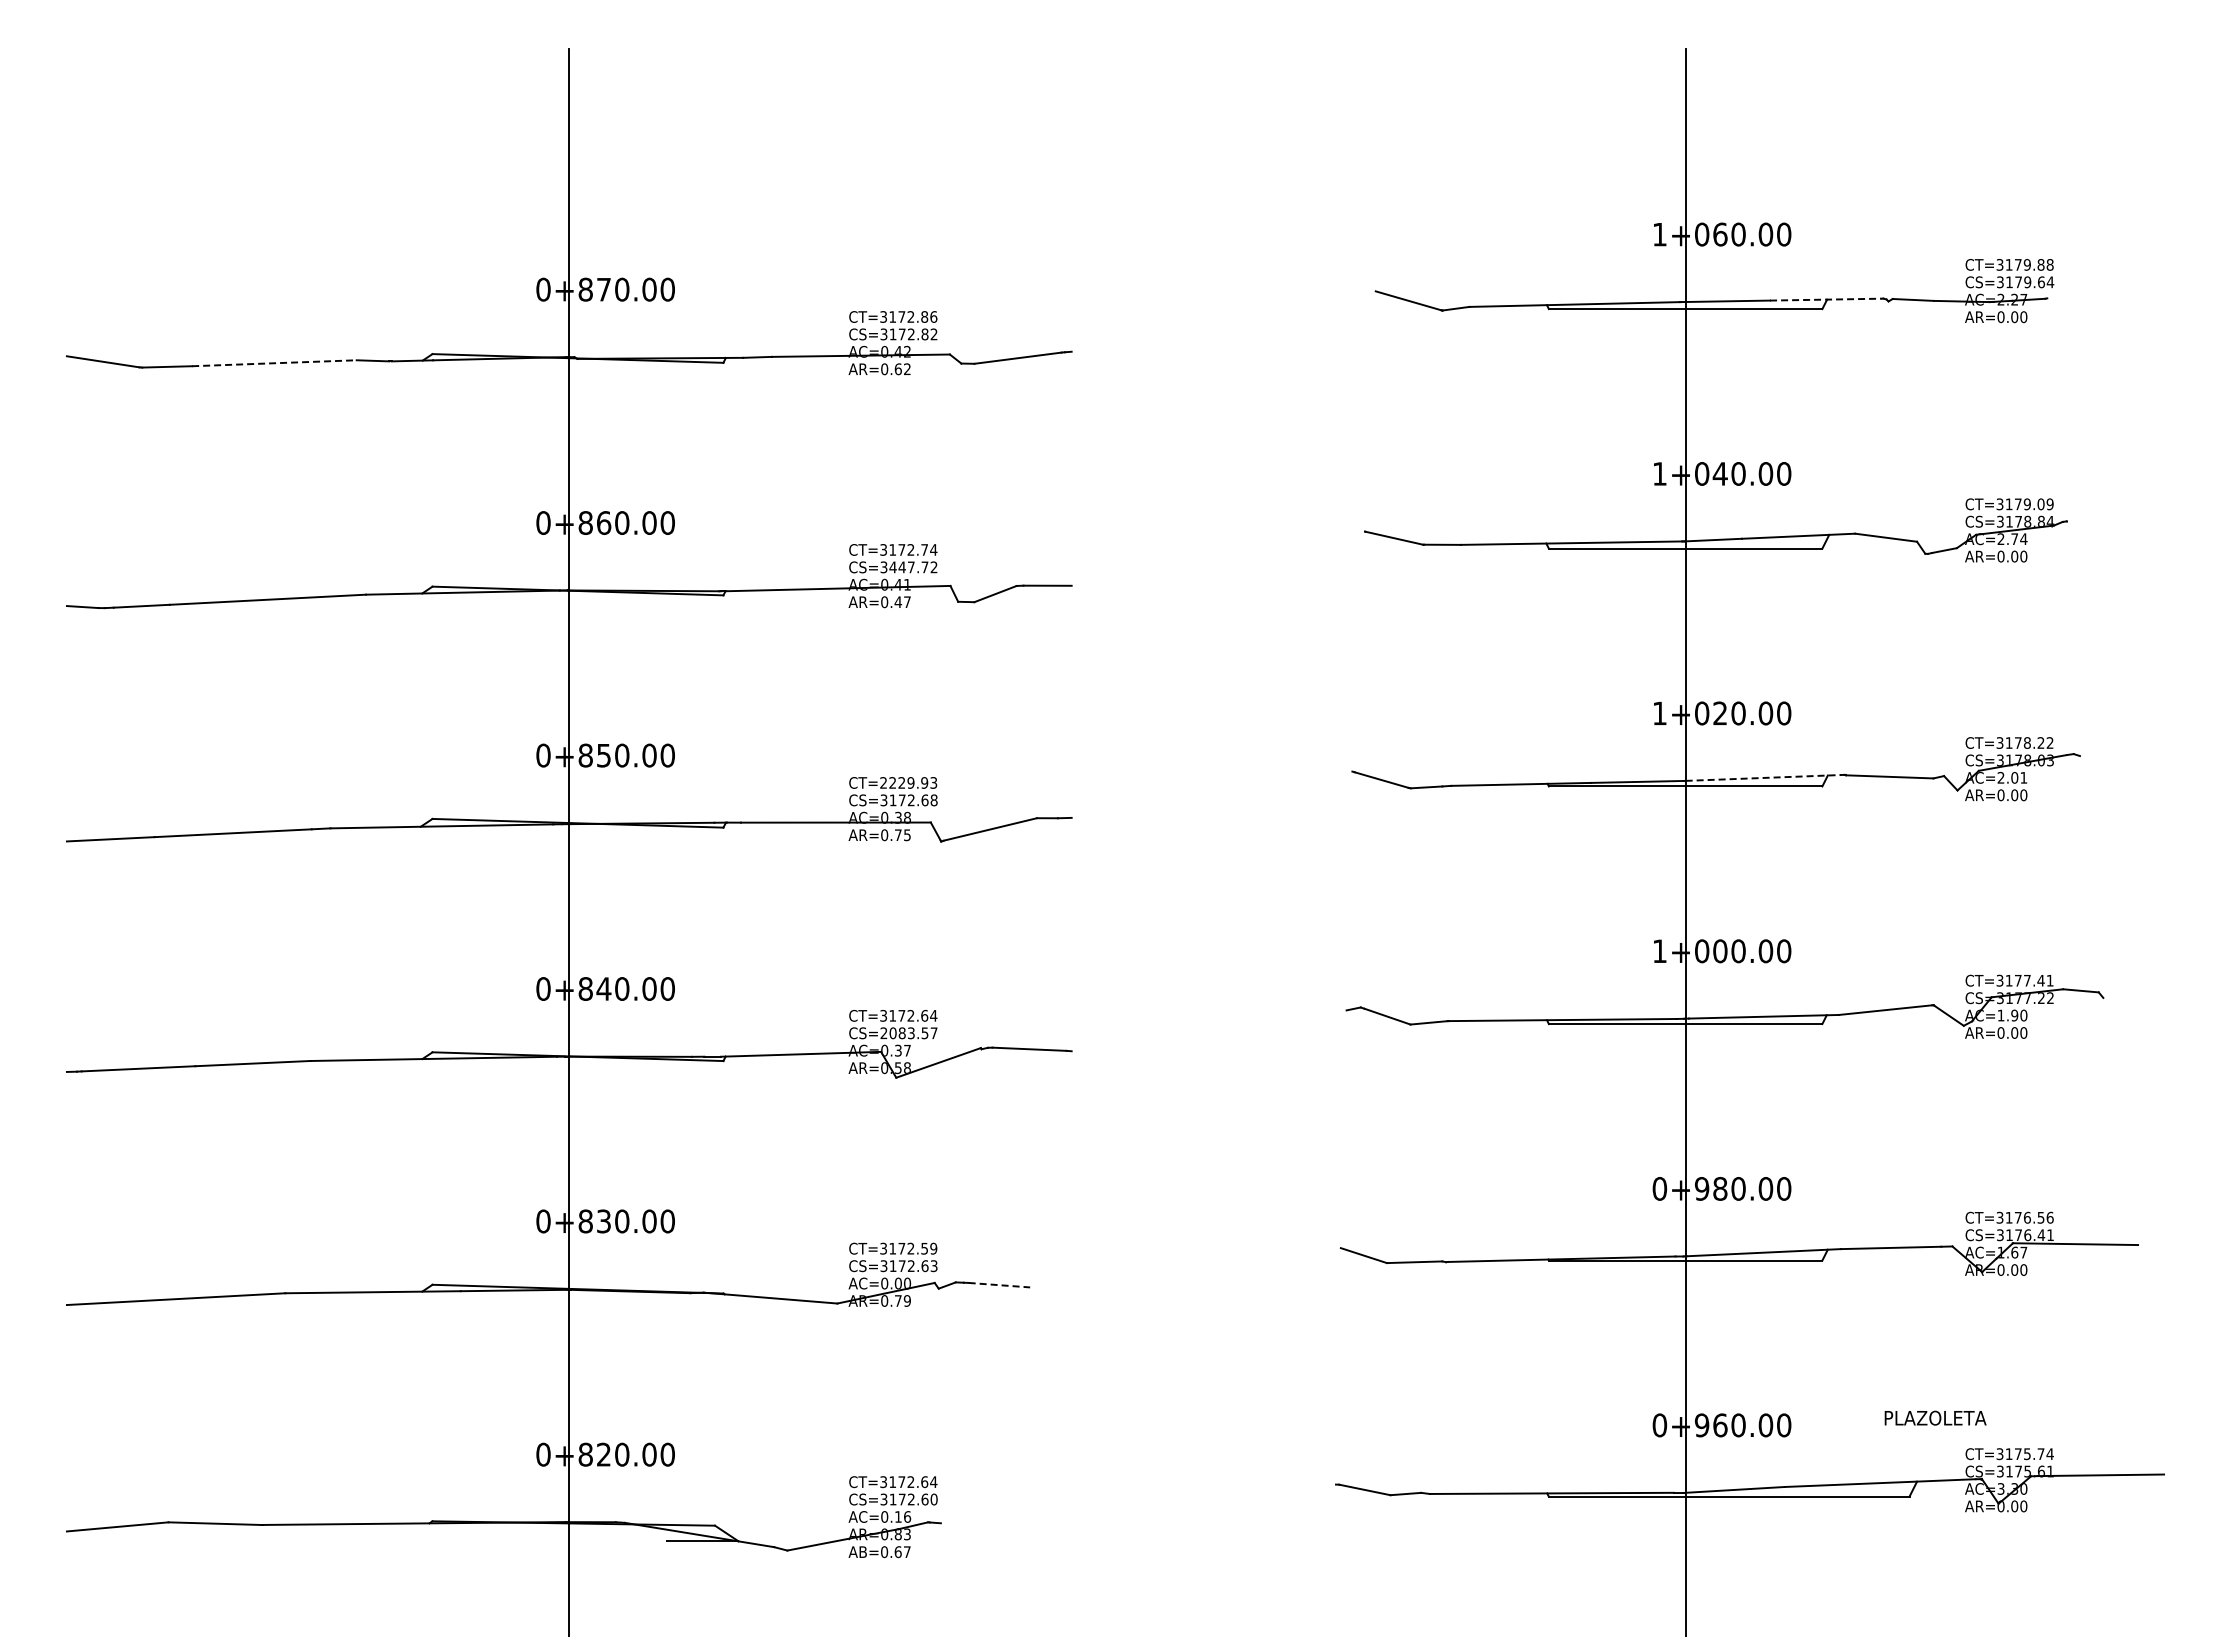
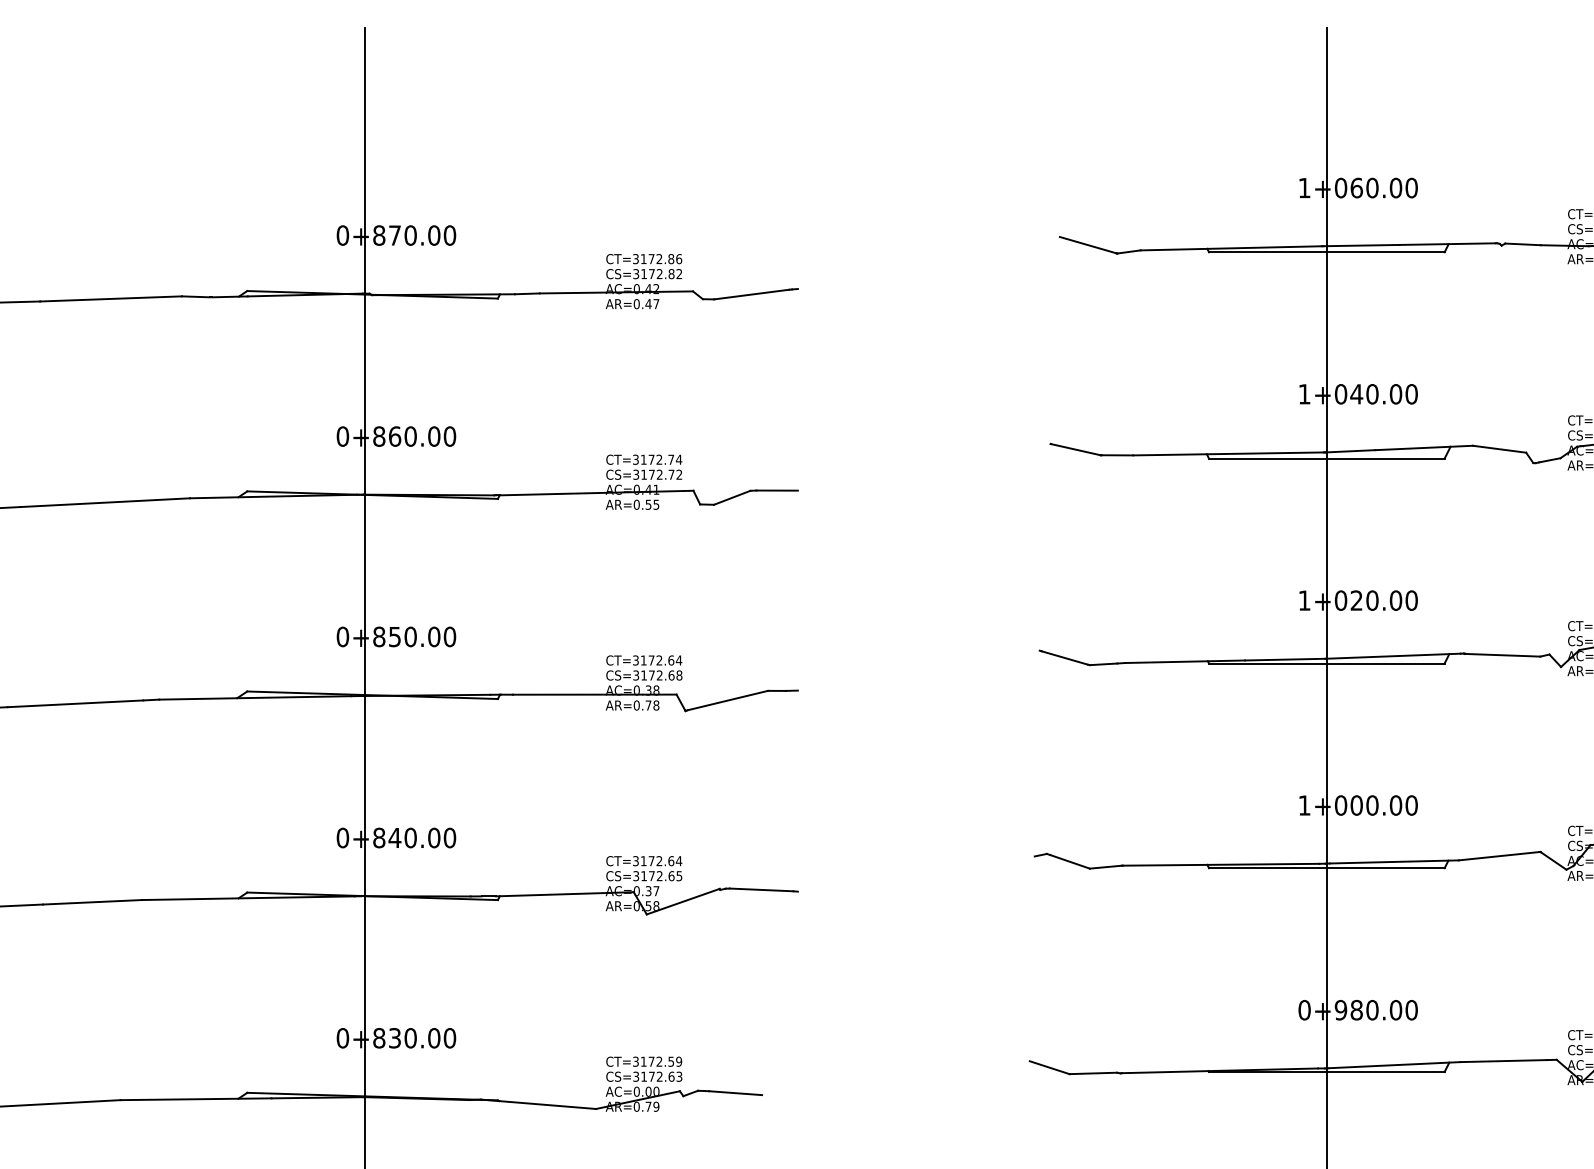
line: (1825, 299) -> (1447, 244), dashed -> solid
line: (274, 363) -> (111, 299), dashed -> solid
text: (902, 369) -> (652, 304), AR=0.62 -> AR=0.47
text: (901, 567) -> (651, 474), CS=3447.72 -> CS=3172.72
text: (902, 602) -> (652, 505), AR=0.47 -> AR=0.55
line: (1763, 777) -> (1393, 655), dashed -> solid
text: (908, 782) -> (657, 660), CT=2229.93 -> CT=3172.64
text: (907, 835) -> (656, 705), AR=0.75 -> AR=0.78
text: (908, 1033) -> (657, 876), CS=2083.57 -> CS=3172.65
line: (999, 1285) -> (735, 1093), dashed -> solid

